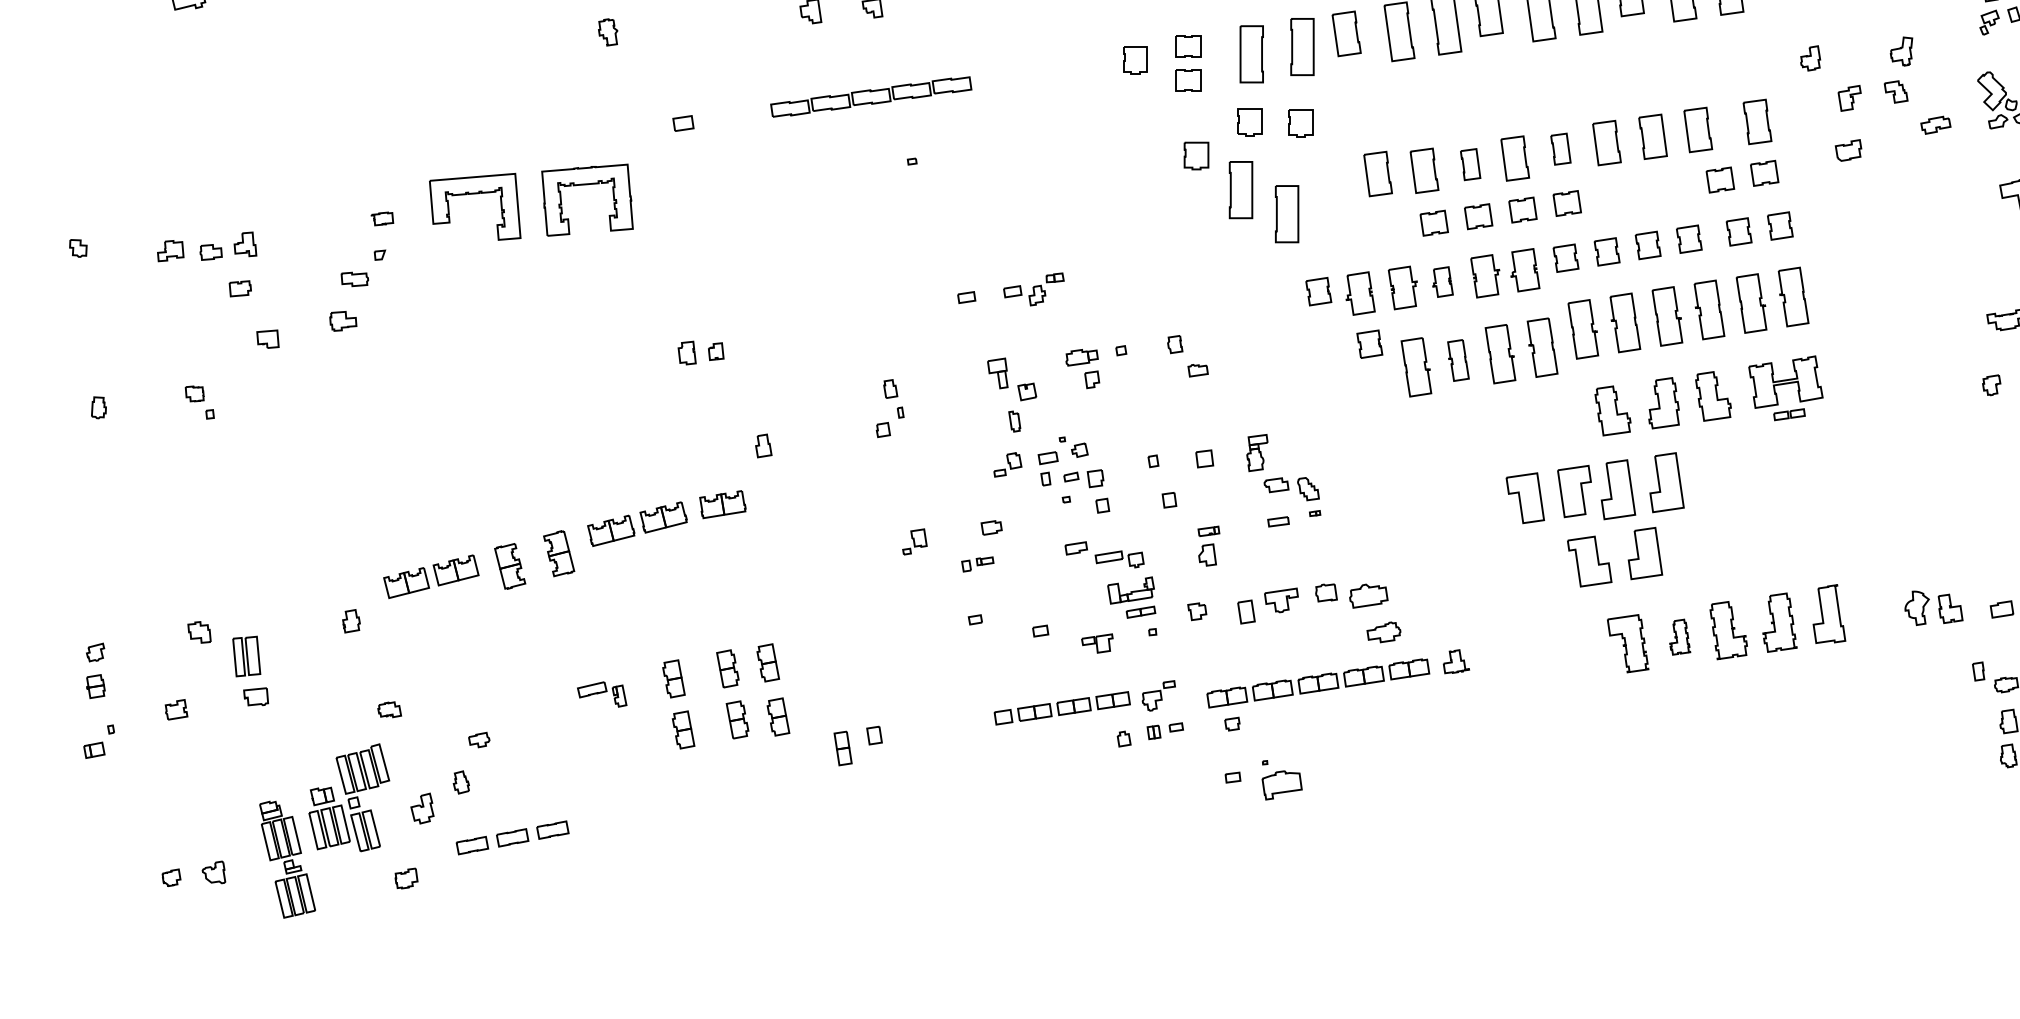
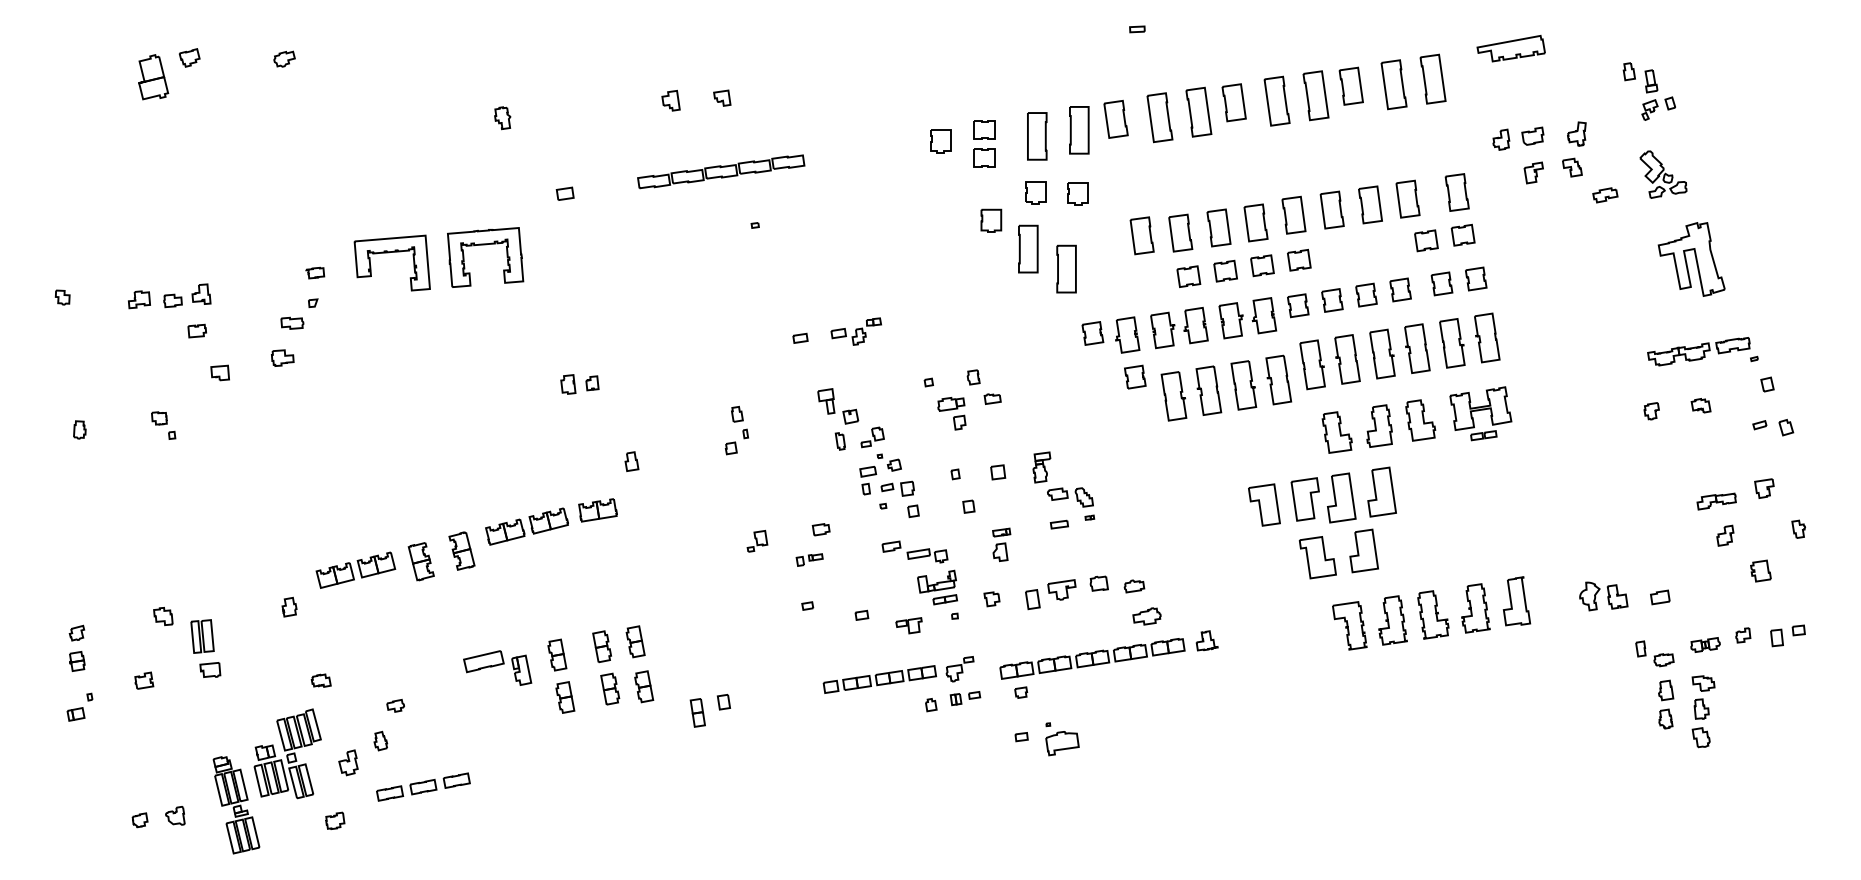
part: (1560, 148) -> (1293, 214), size x1.43
part: (1848, 149) -> (1532, 135), moved
part: (1470, 164) -> (1218, 227), size x1.43
part: (1442, 282) -> (1195, 325), size x1.43
part: (1457, 360) -> (1208, 390), size x1.43
part: (1082, 368) -> (951, 413), moved
part: (1007, 465) -> (872, 437), moved
part: (1368, 596) -> (1134, 586), size x0.62
part: (1679, 637) -> (1392, 620), size x1.67
part: (601, 693) -> (497, 667), size x1.67

